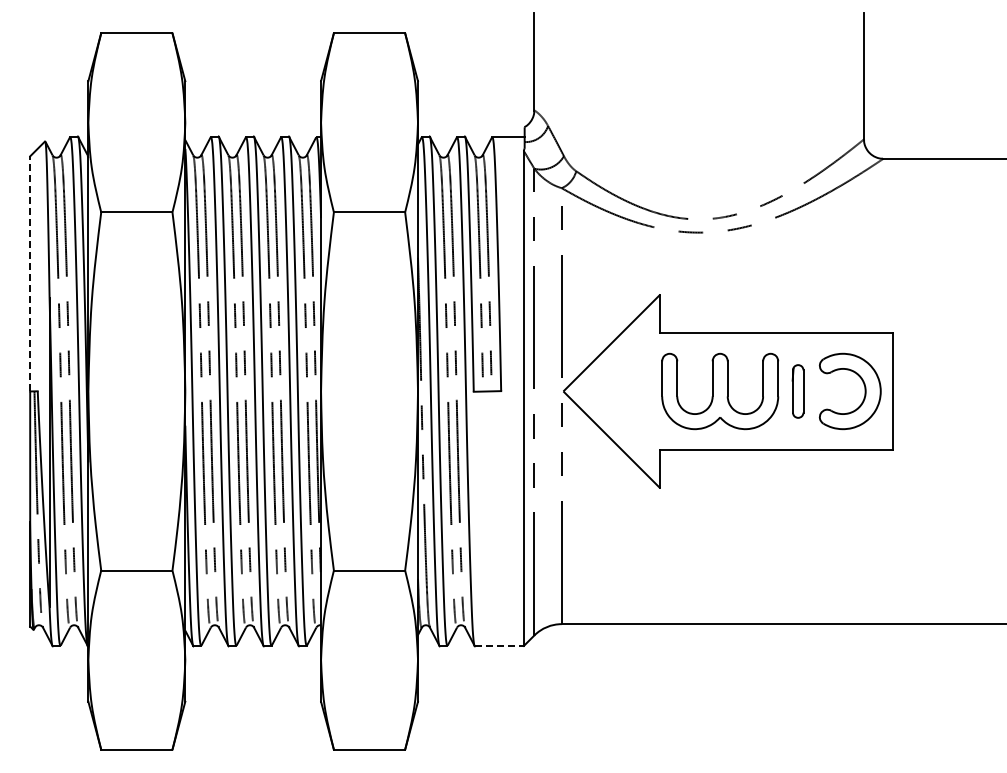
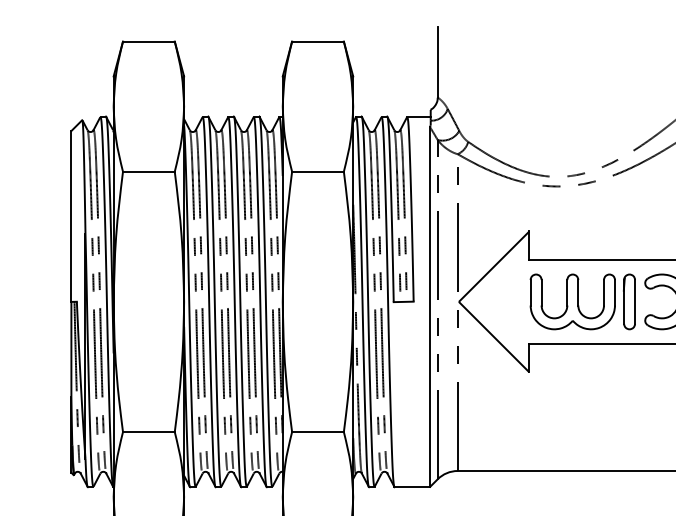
line: (30, 273) -> (71, 216), dashed -> solid
part: (797, 391) -> (628, 301), size x1.43
line: (499, 645) -> (412, 486), dashed -> solid

